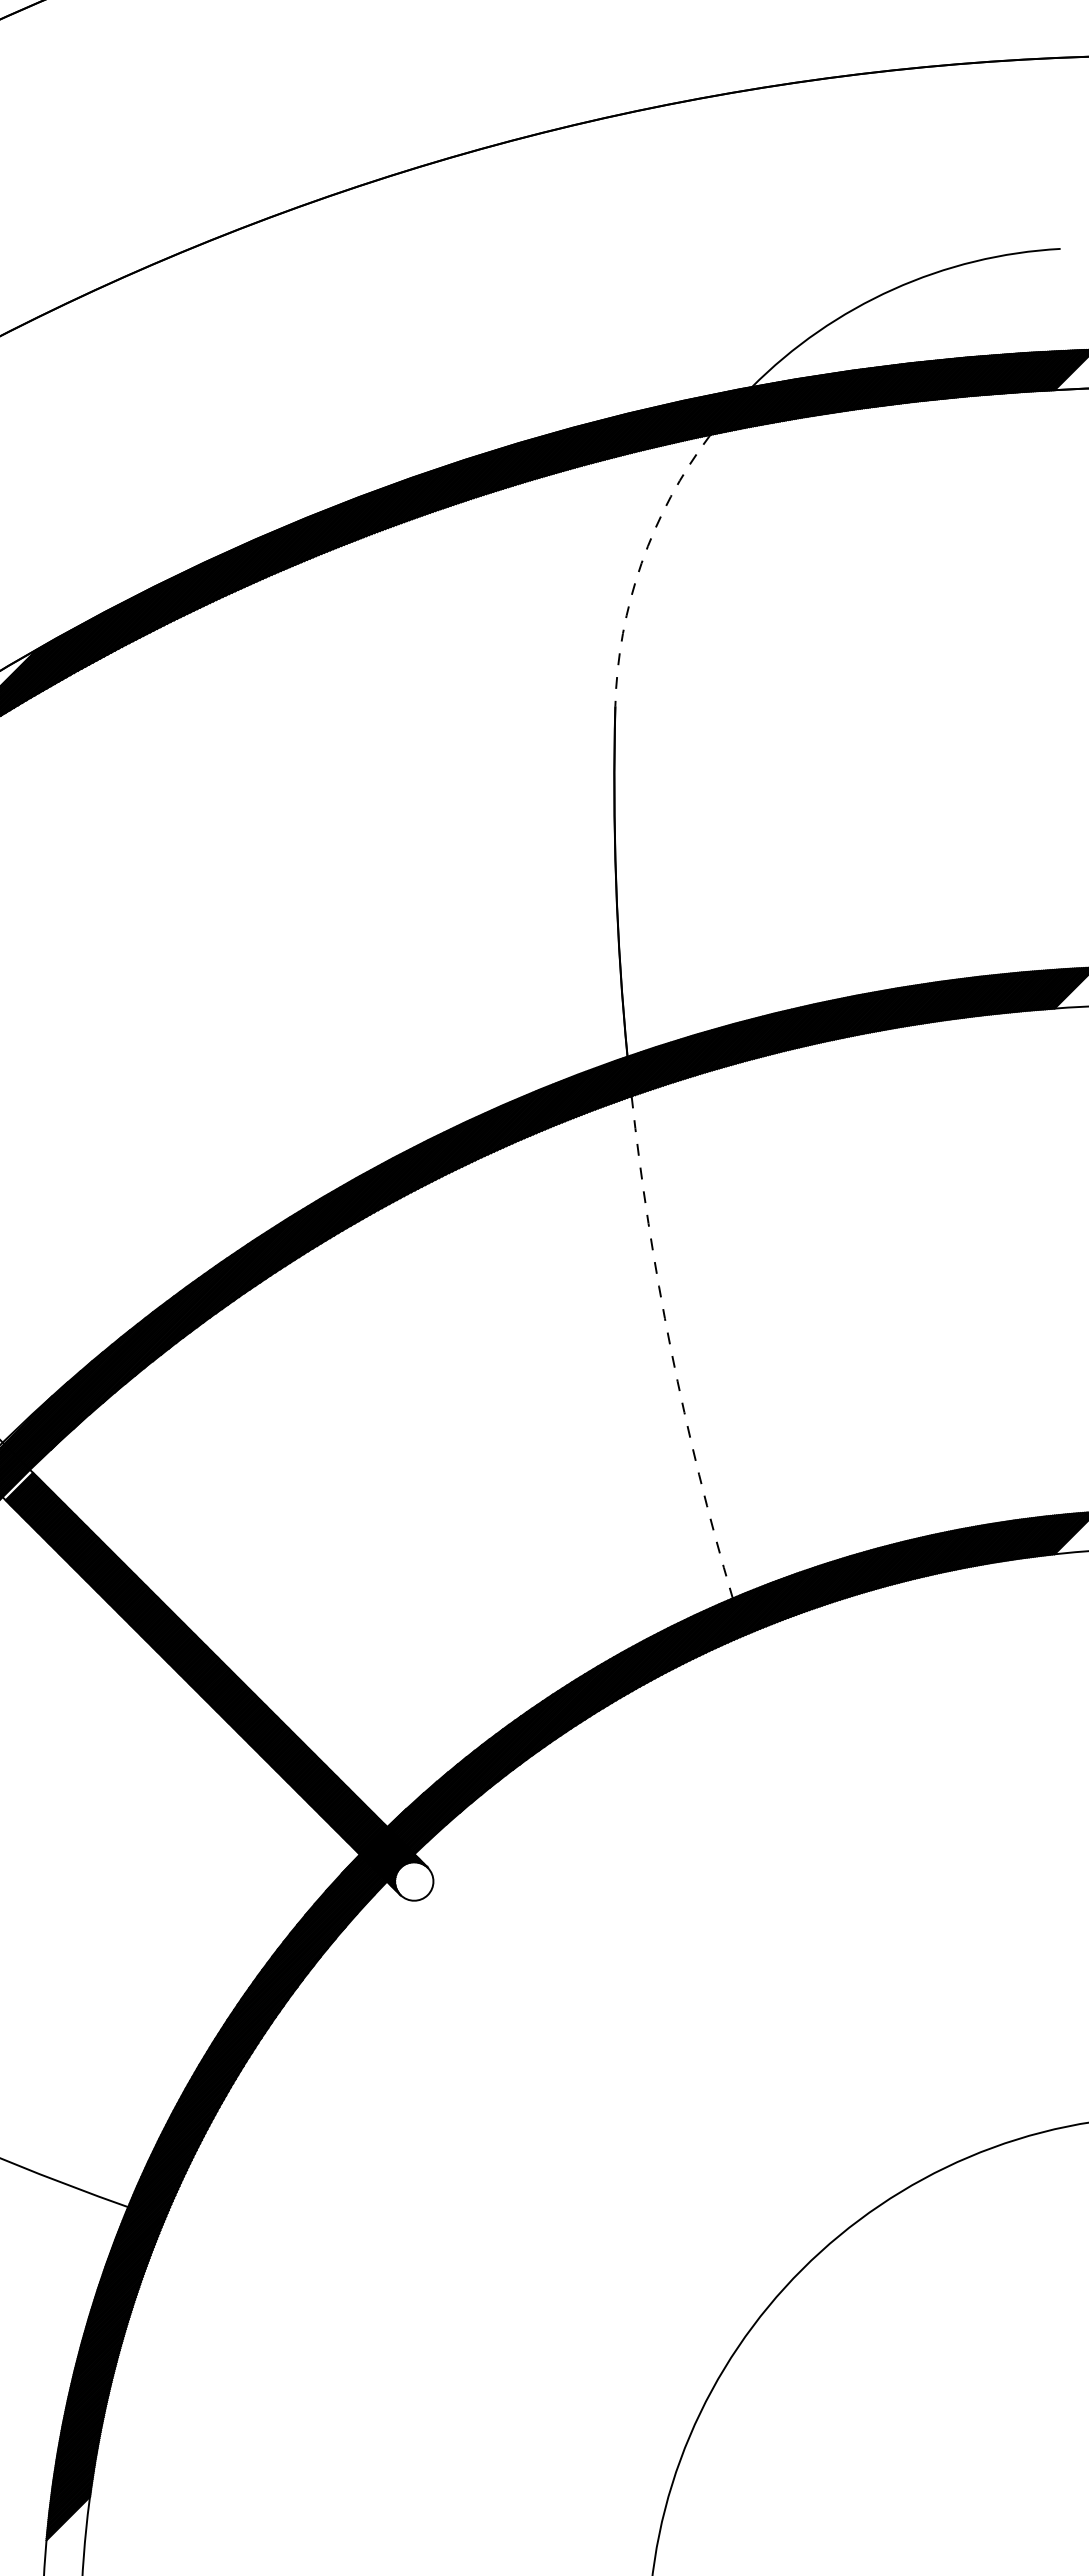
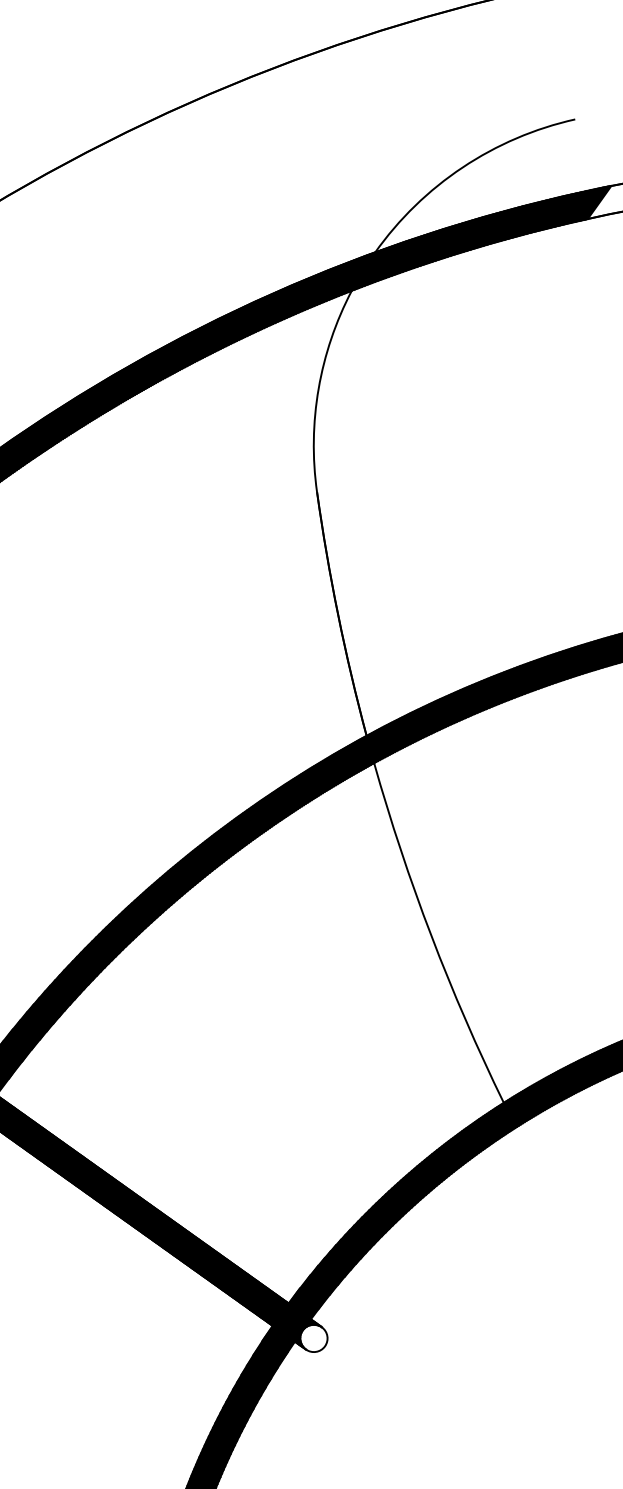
arc: (641, 563) -> (318, 388), dashed -> solid
arc: (671, 1349) -> (431, 935), dashed -> solid

